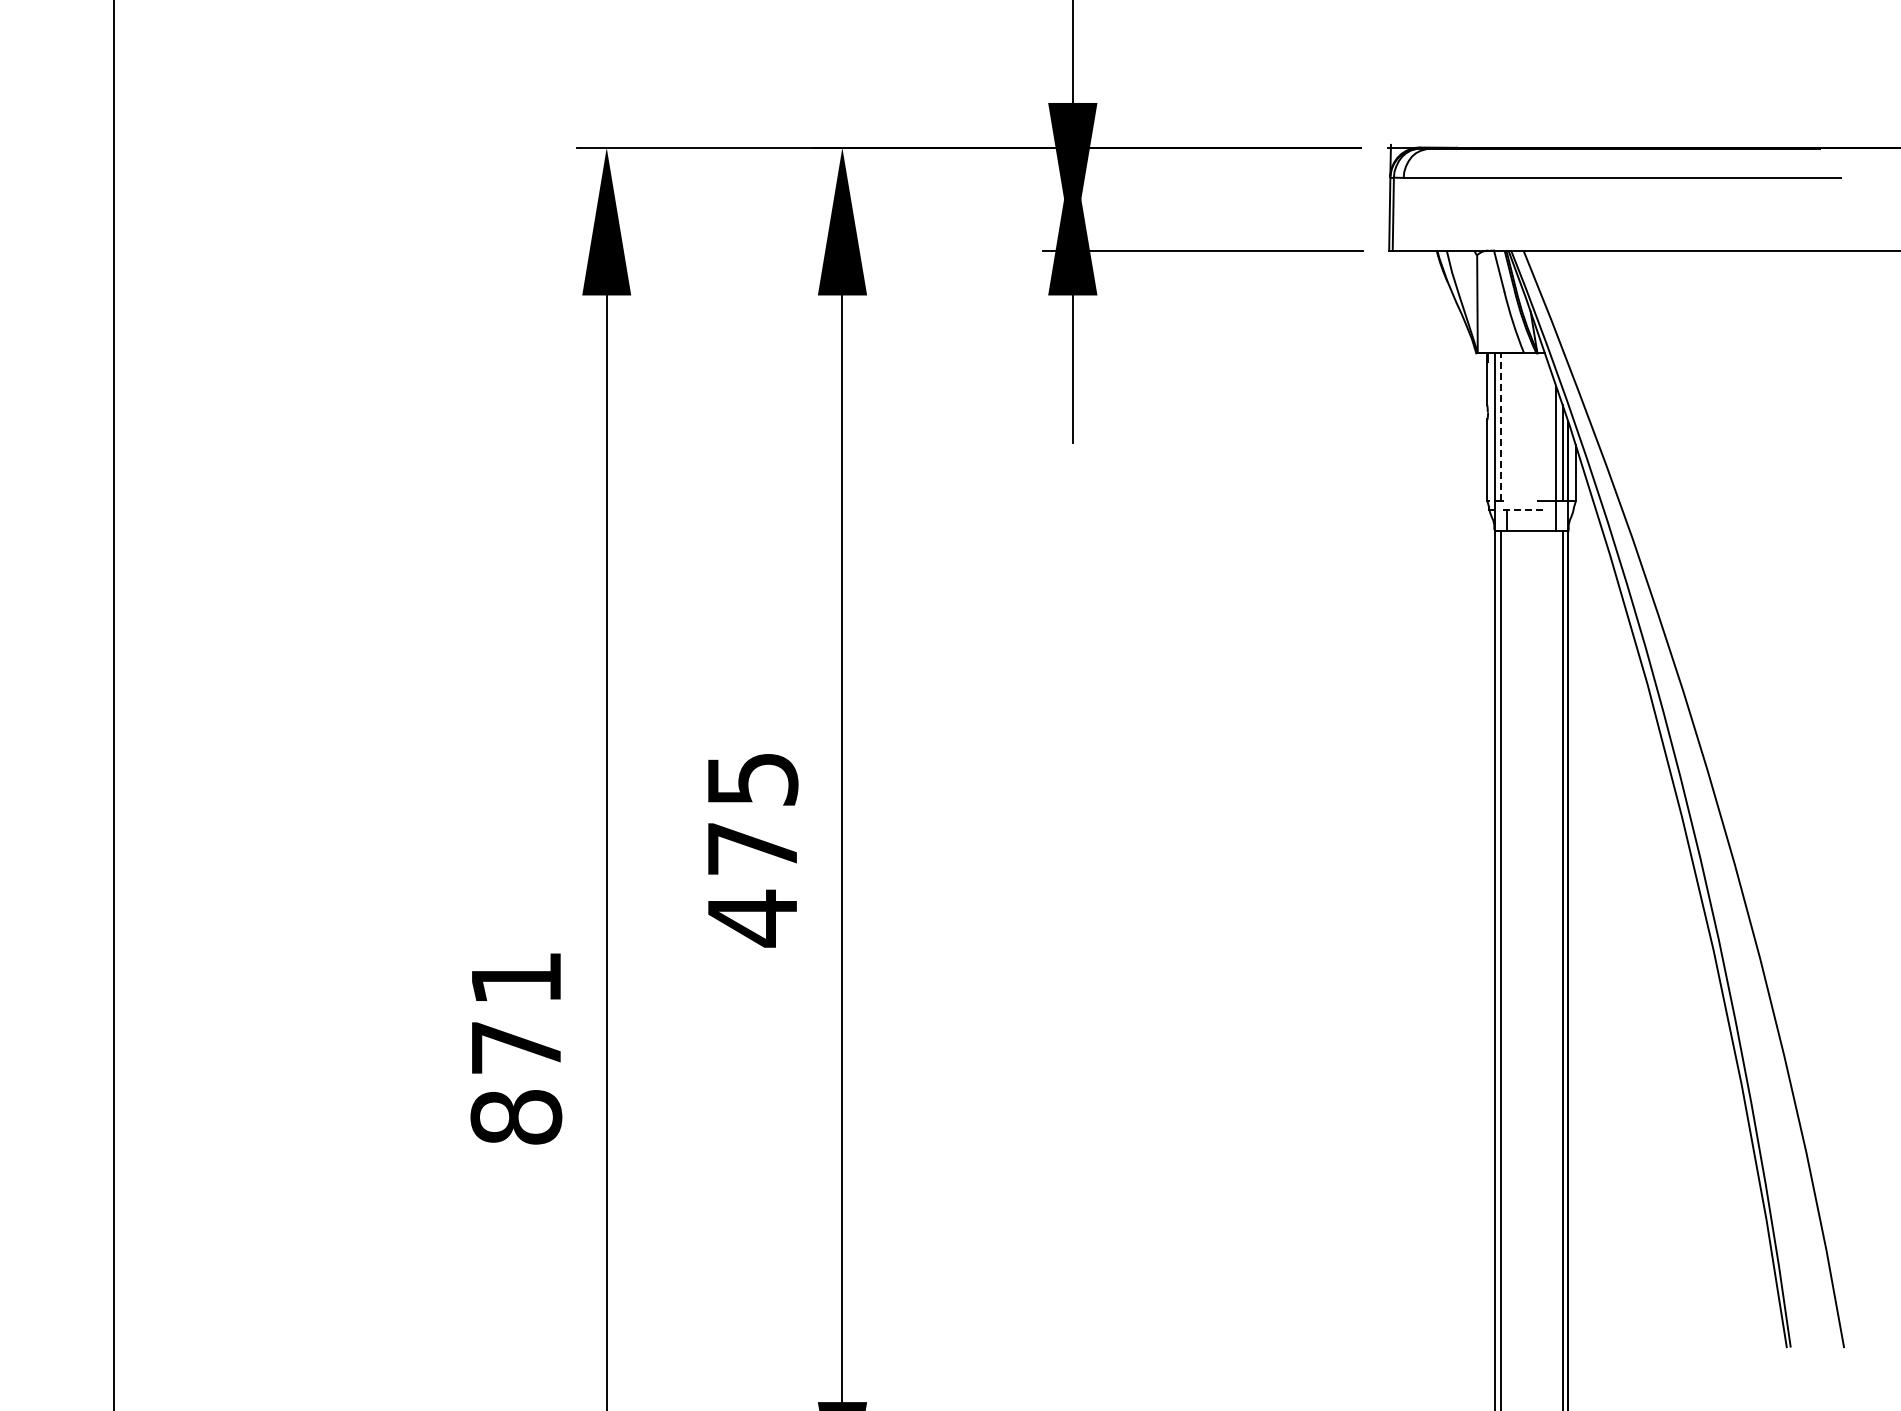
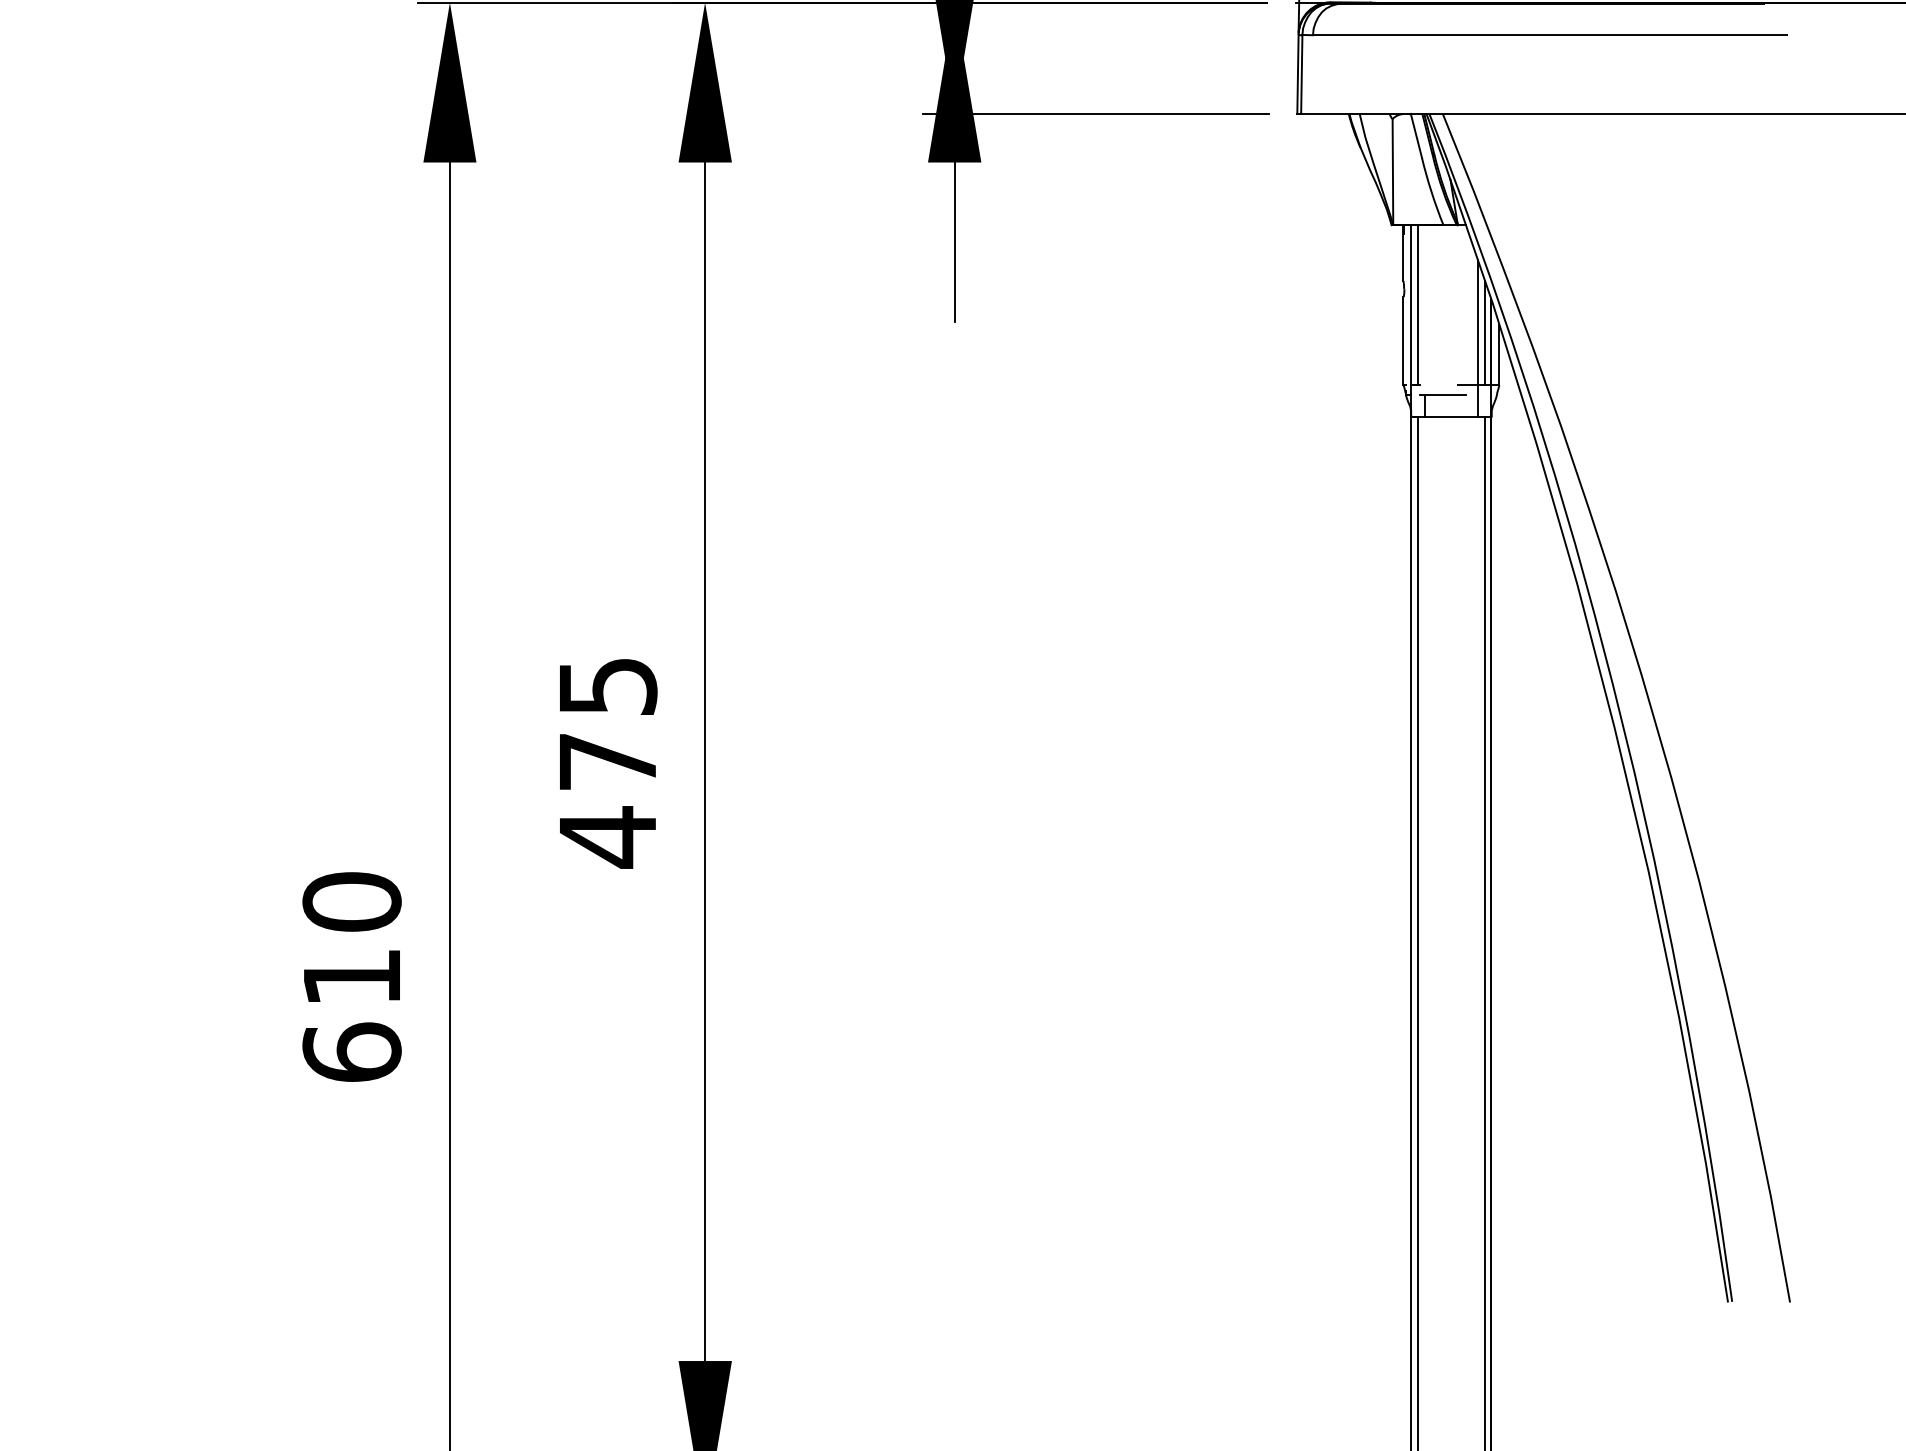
line: (1500, 427) -> (1417, 305), dashed -> solid
line: (1523, 509) -> (1442, 394), dashed -> solid
text: (516, 1047) -> (352, 976), 871 -> 610

